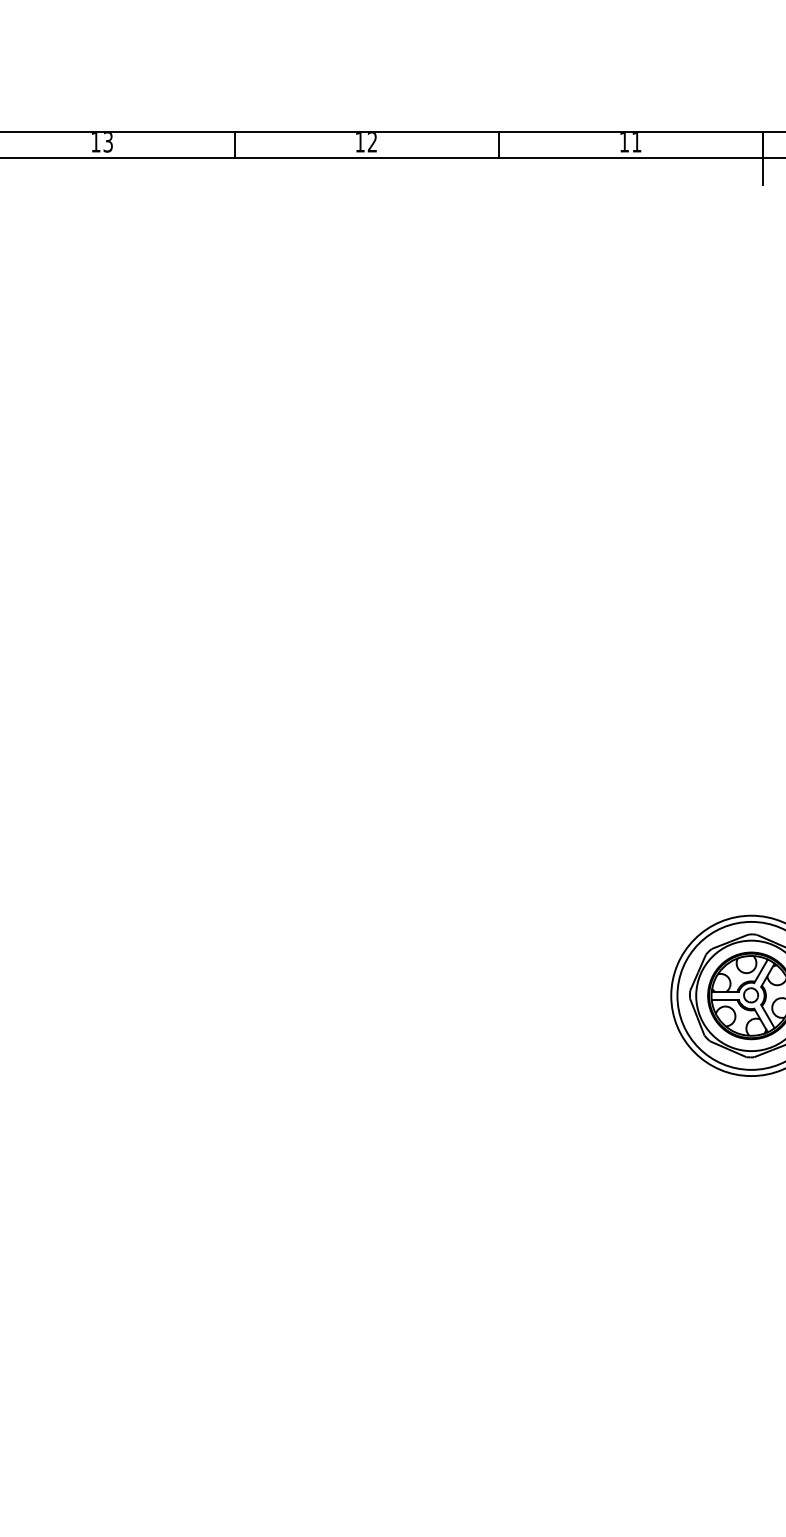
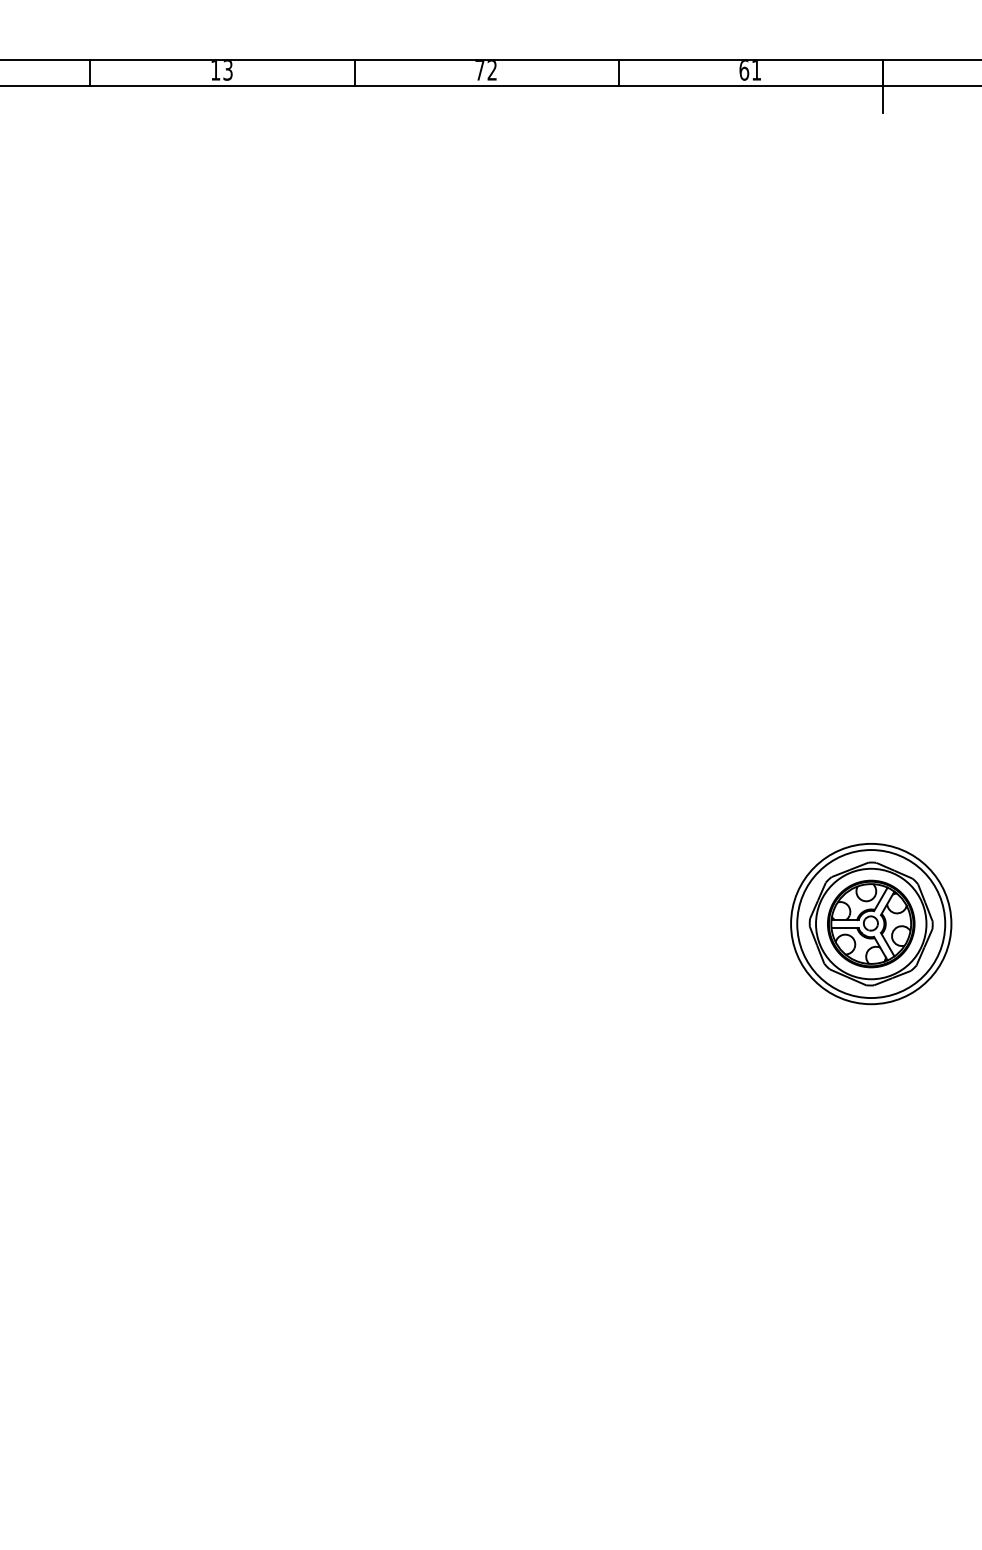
text: (359, 142) -> (479, 70), 12 -> 72
text: (624, 142) -> (744, 70), 11 -> 61

